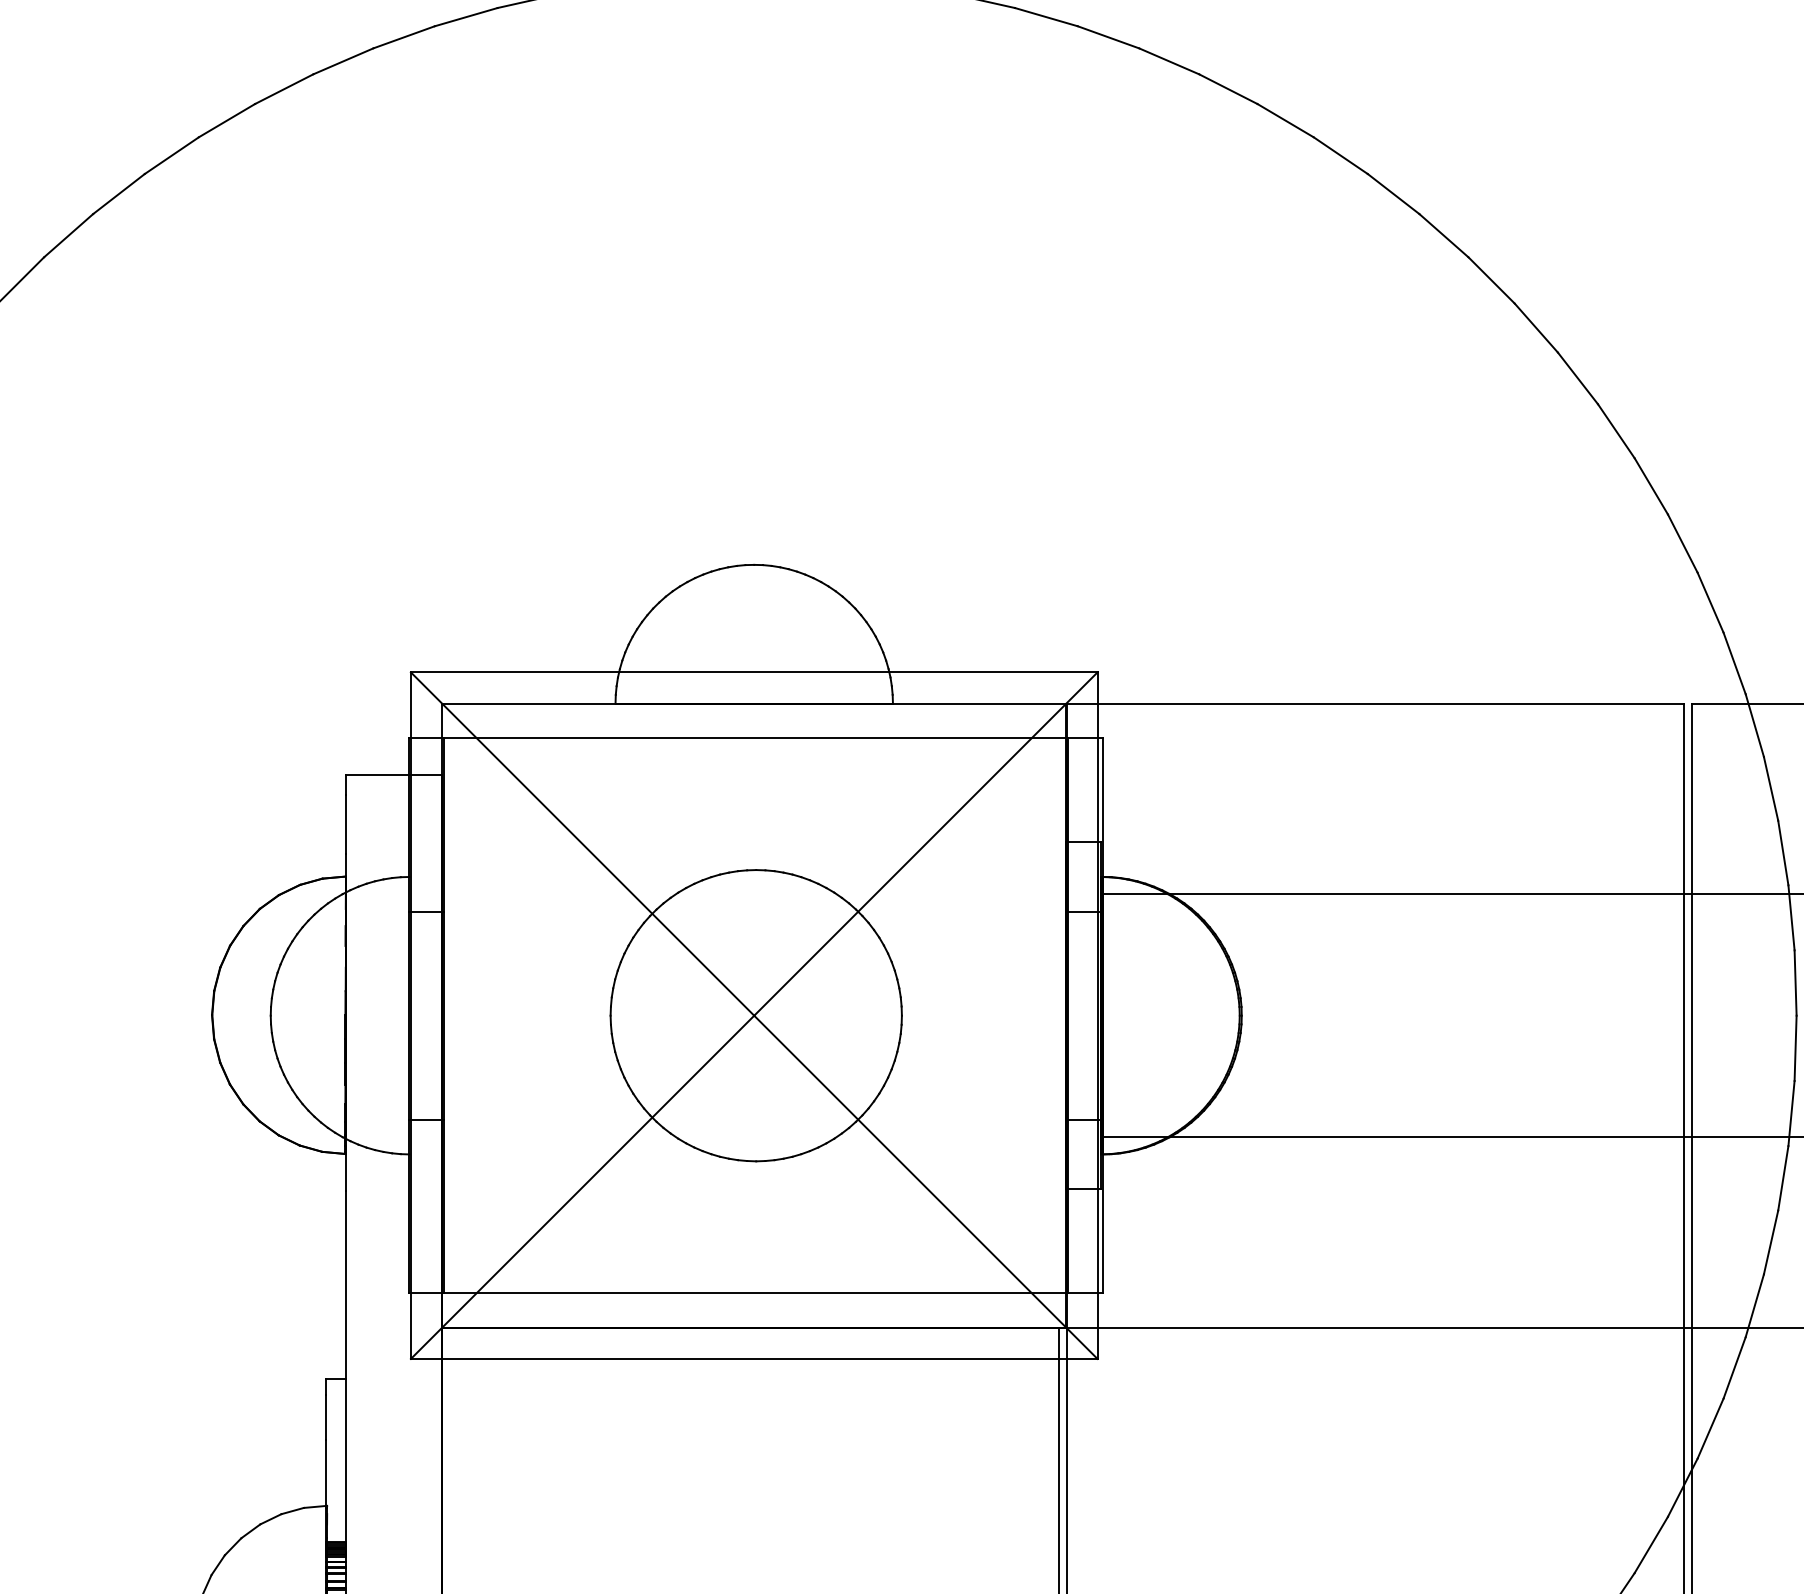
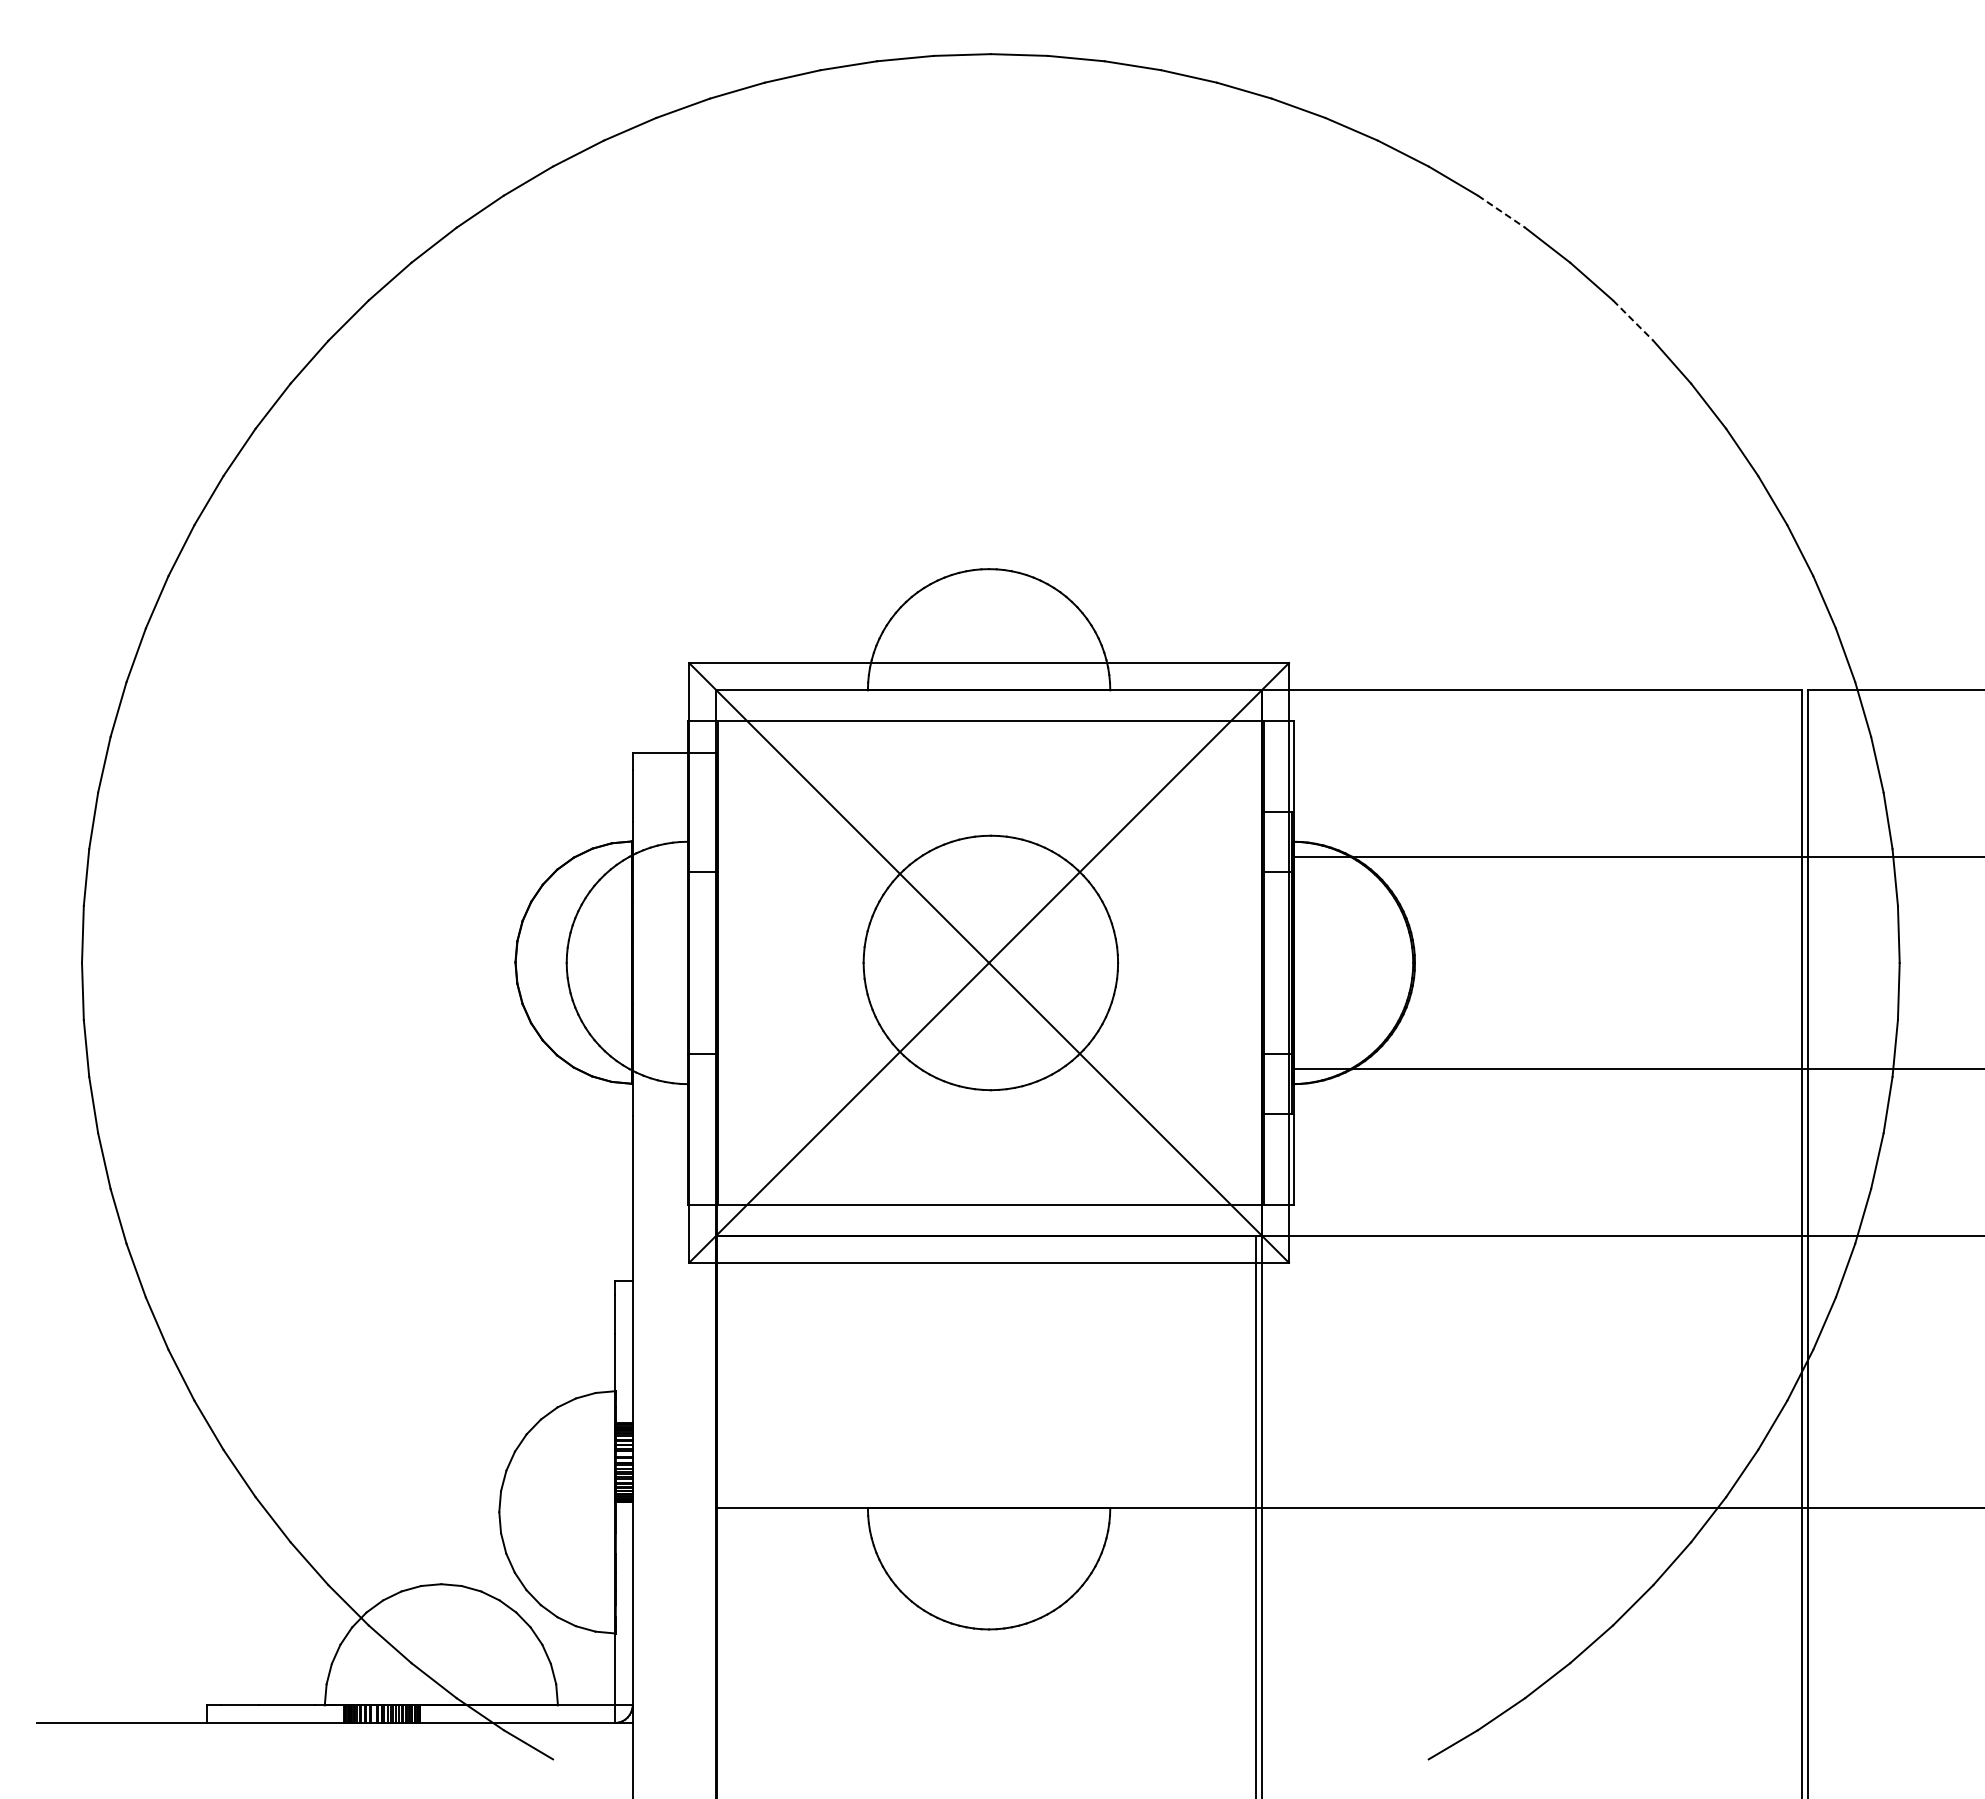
line: (1340, 155) -> (1501, 211), solid -> dashed
line: (1491, 280) -> (1633, 320), solid -> dashed

